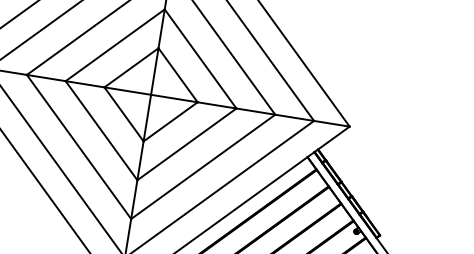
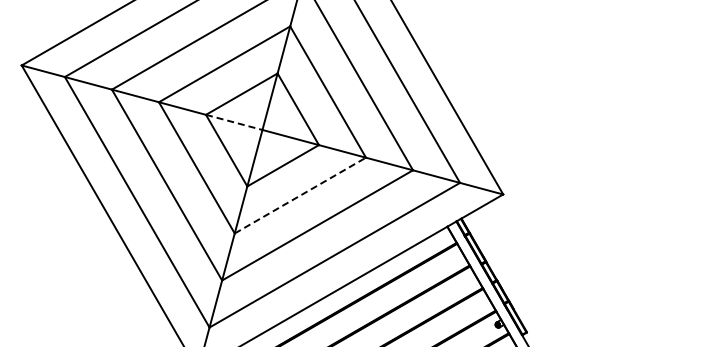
line: (127, 91) -> (234, 122), solid -> dashed
line: (187, 144) -> (300, 195), solid -> dashed

